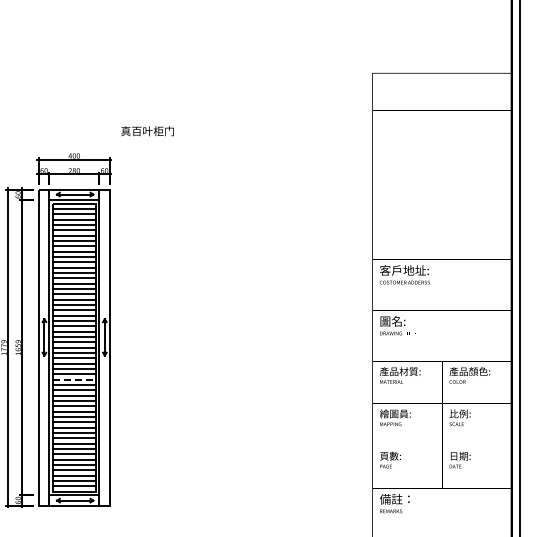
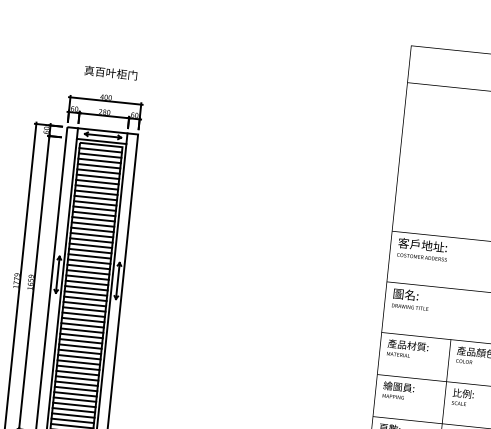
text: (147, 131) -> (110, 73), moved
line: (74, 379) -> (83, 319), dashed -> solid

